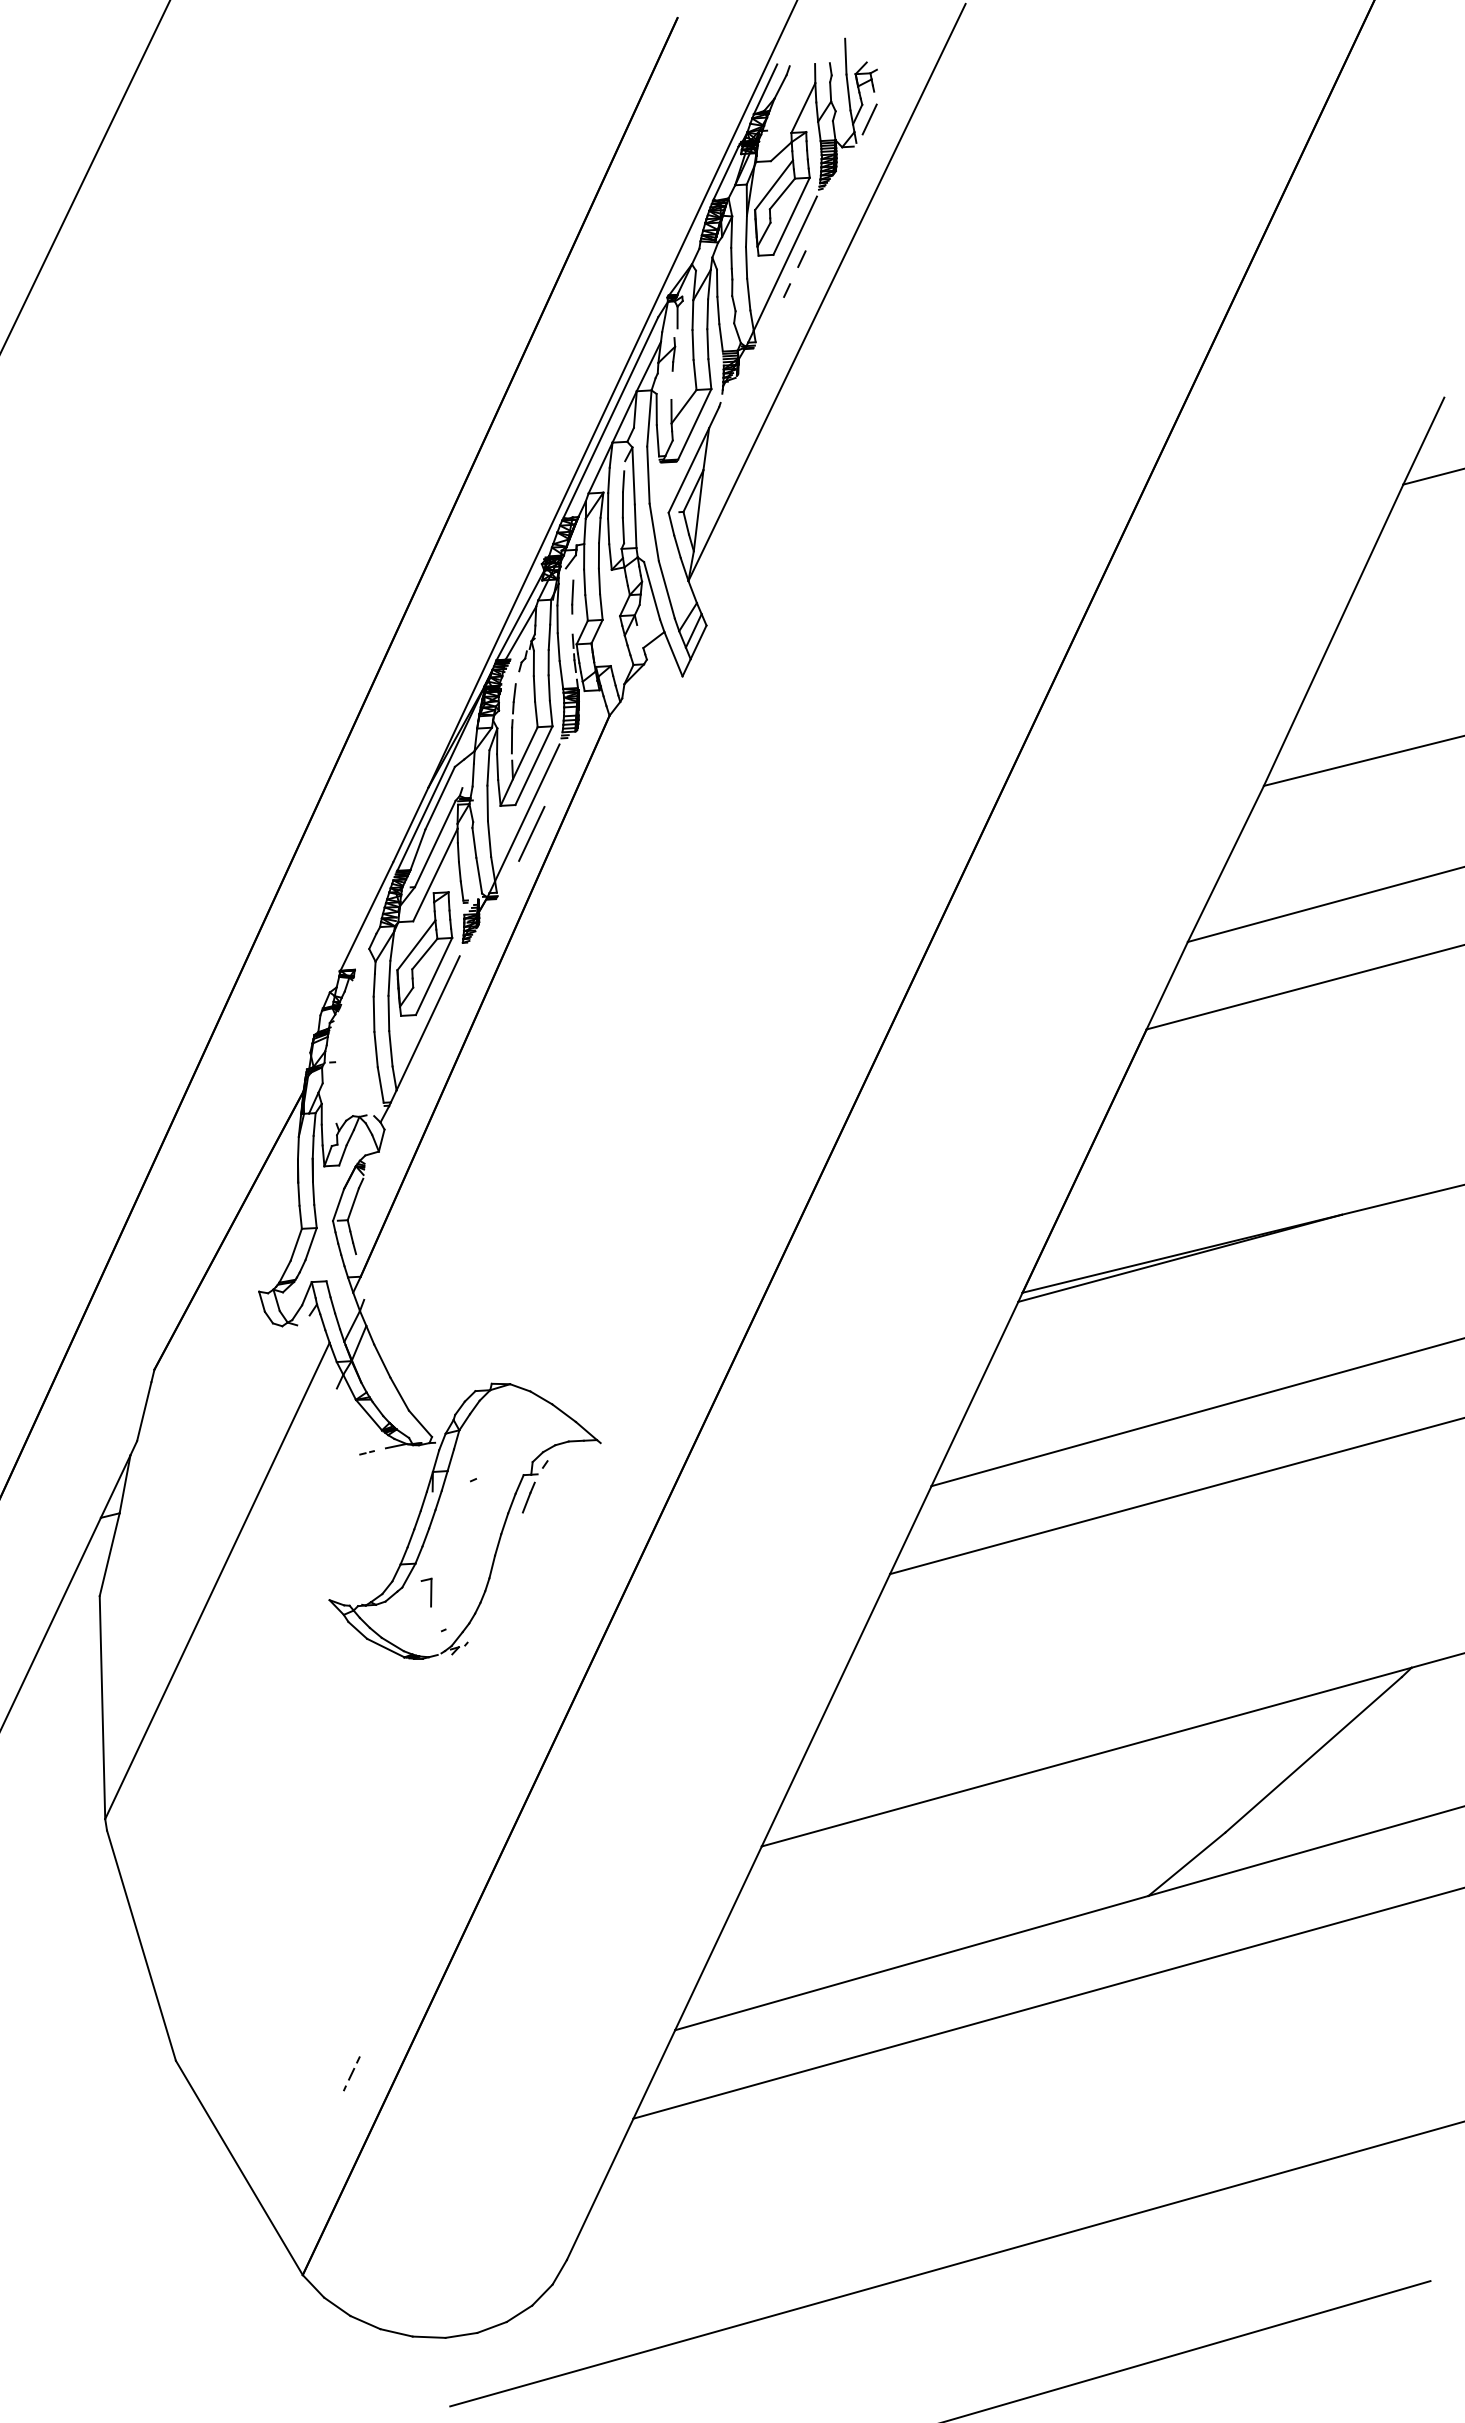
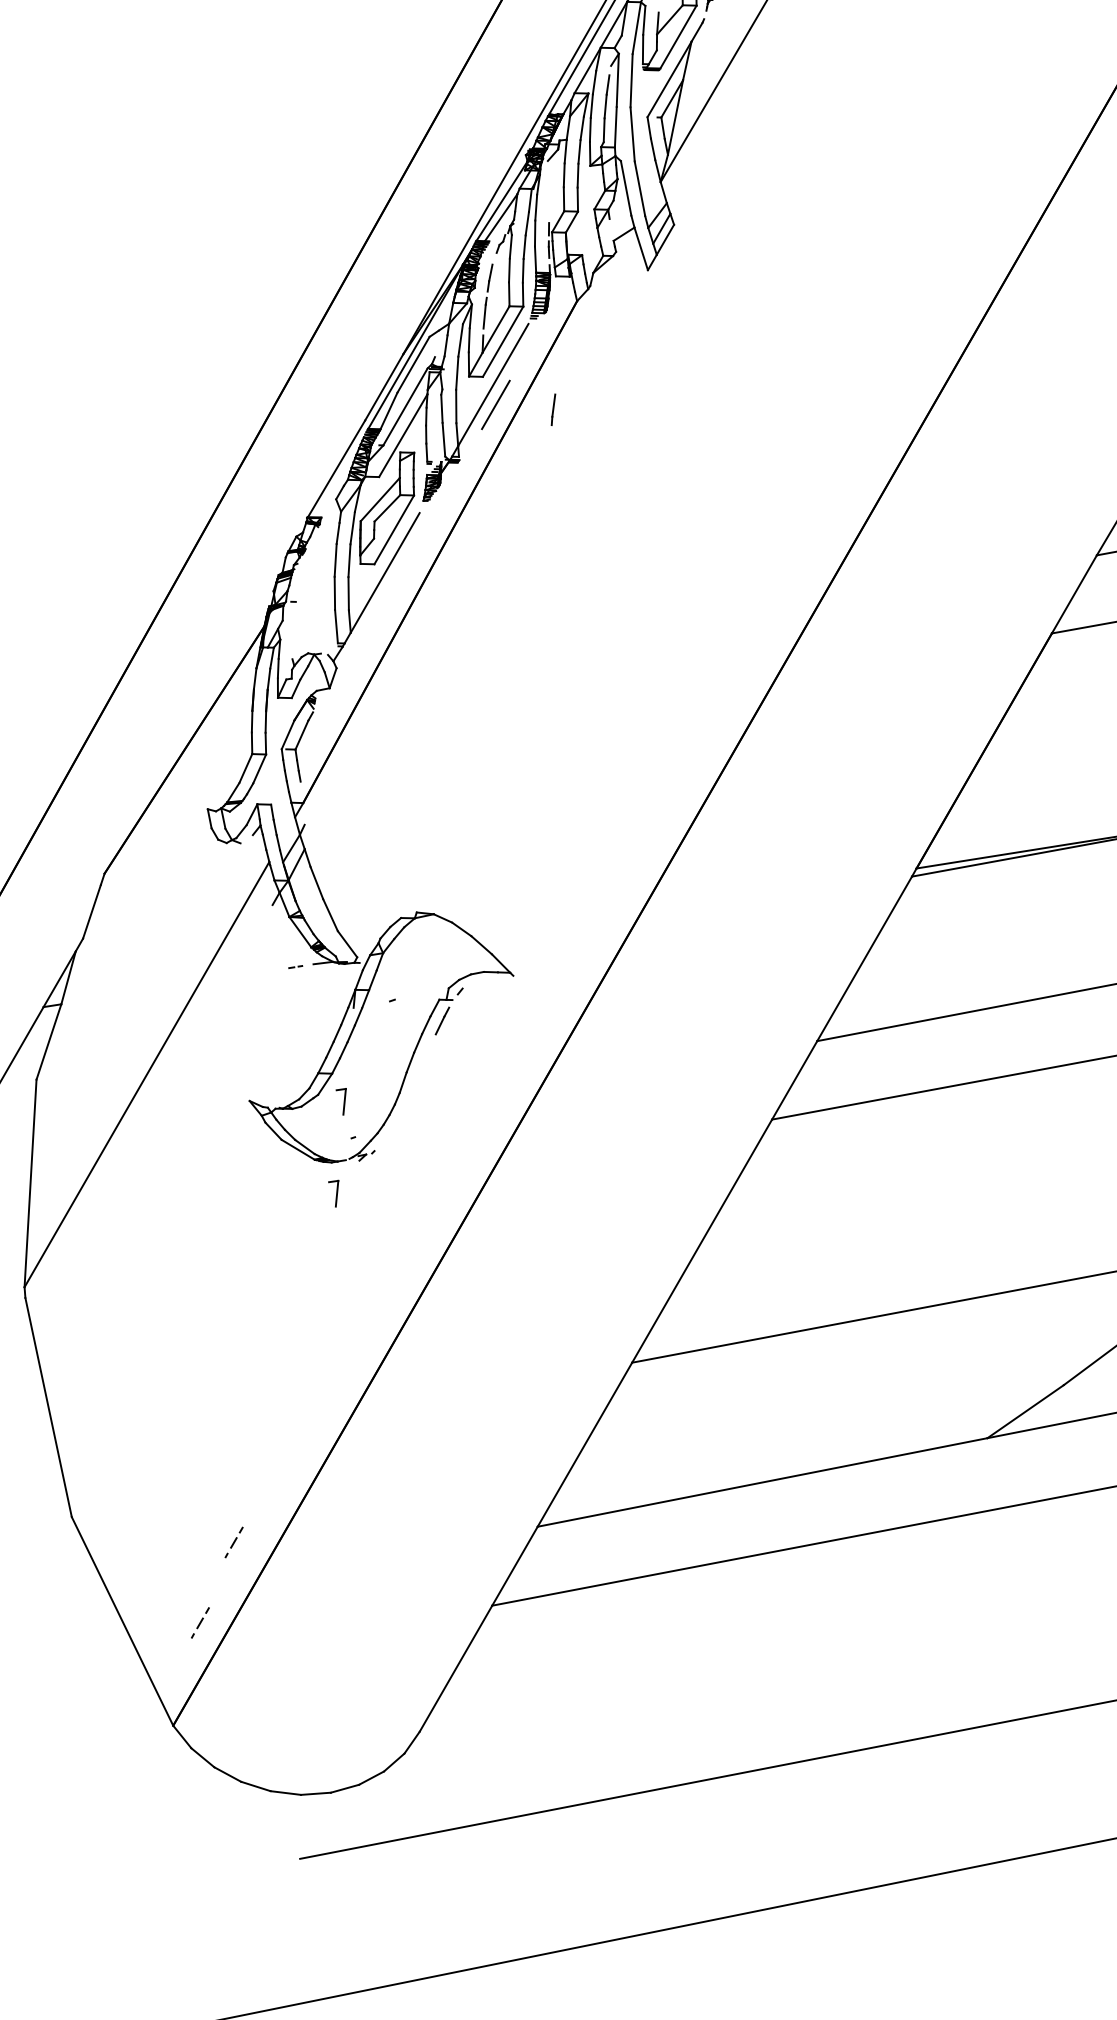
line: (572, 596) -> (553, 409), moved
part: (426, 1691) -> (332, 1193), added
part: (322, 2162) -> (200, 1622), added

